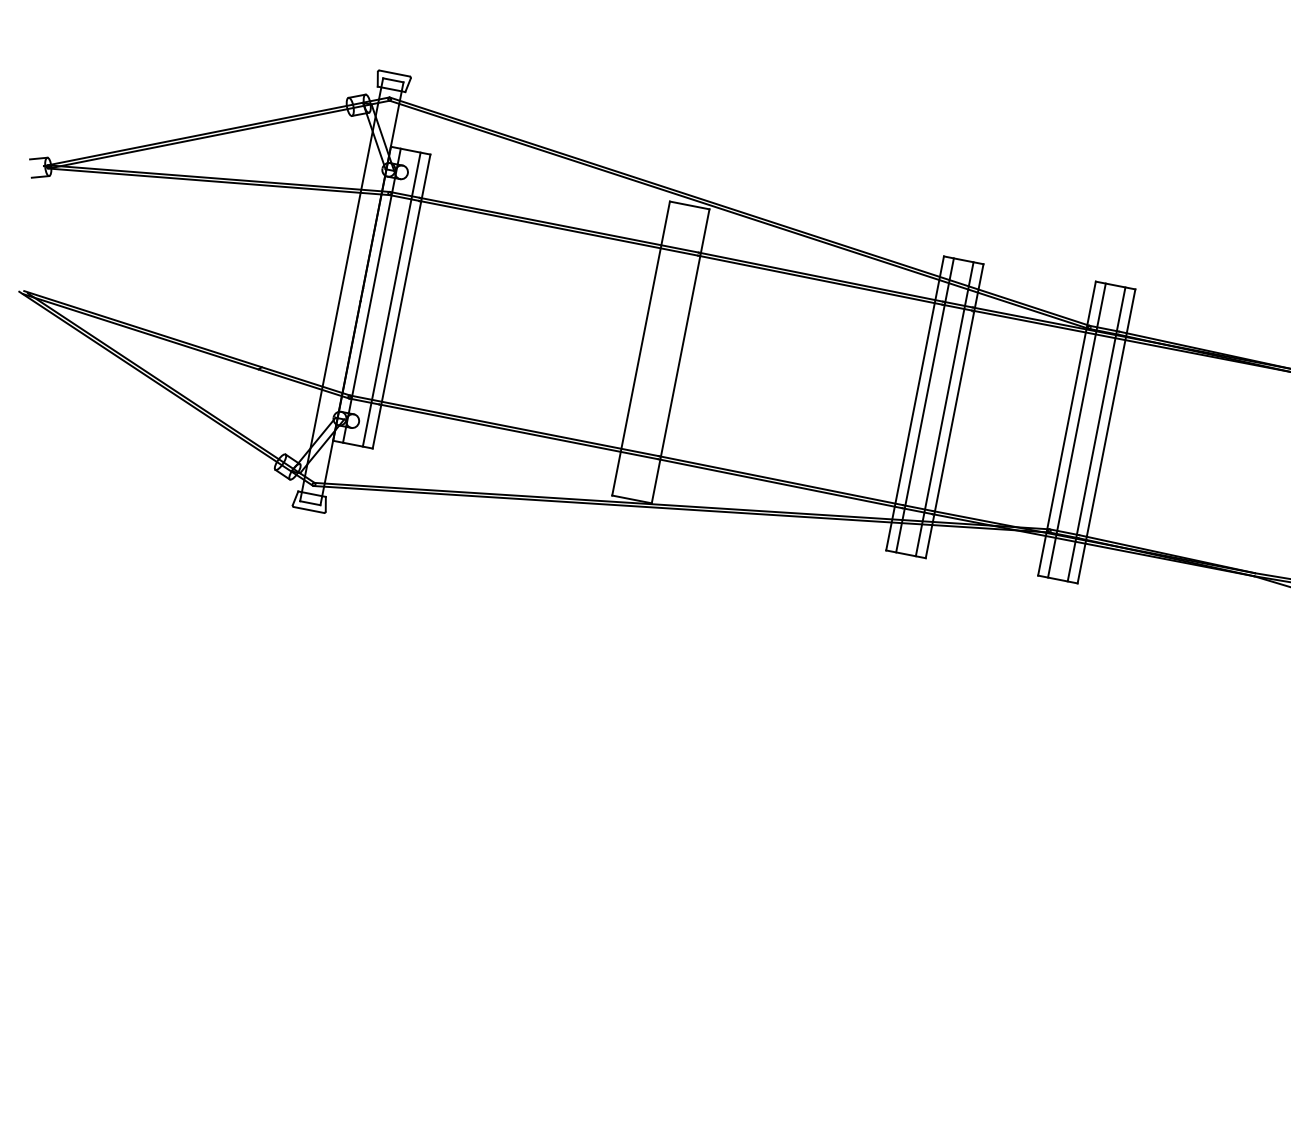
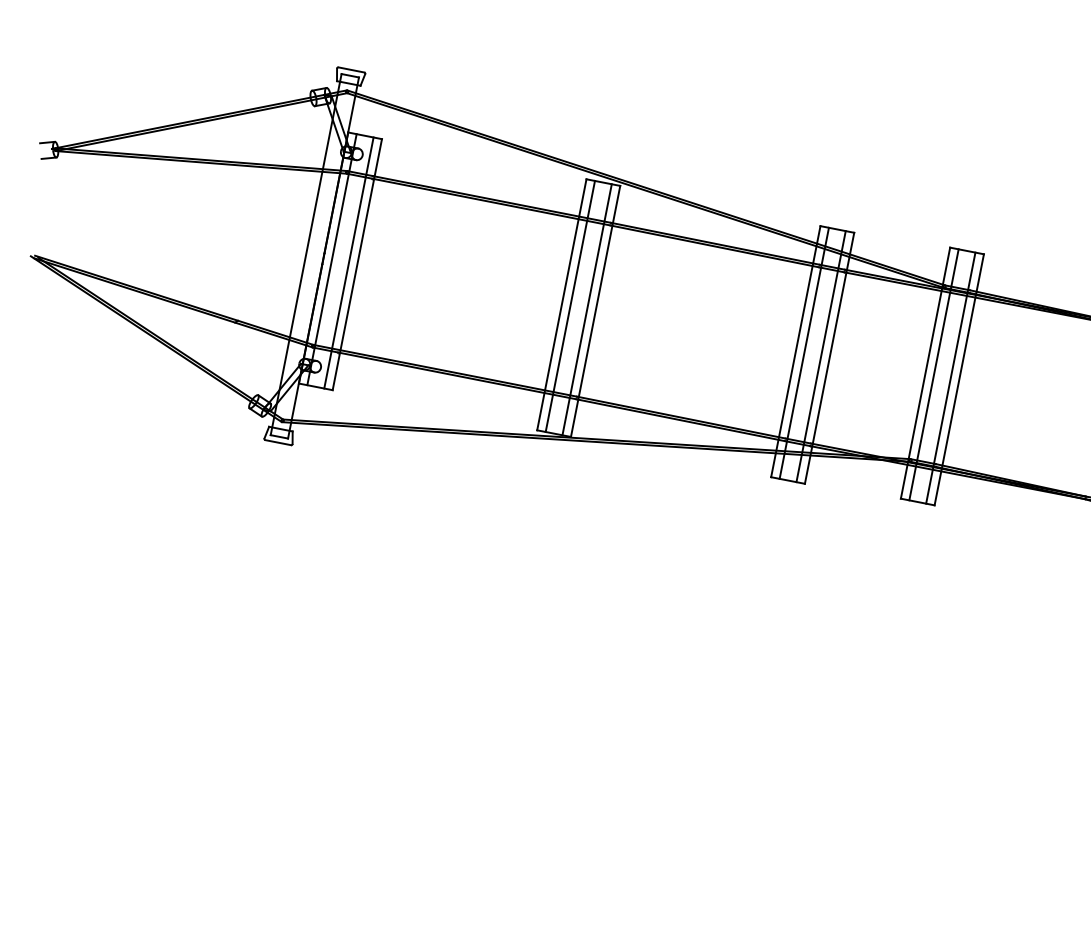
line: (650, 350) -> (569, 306), added
line: (670, 354) -> (586, 309), added

